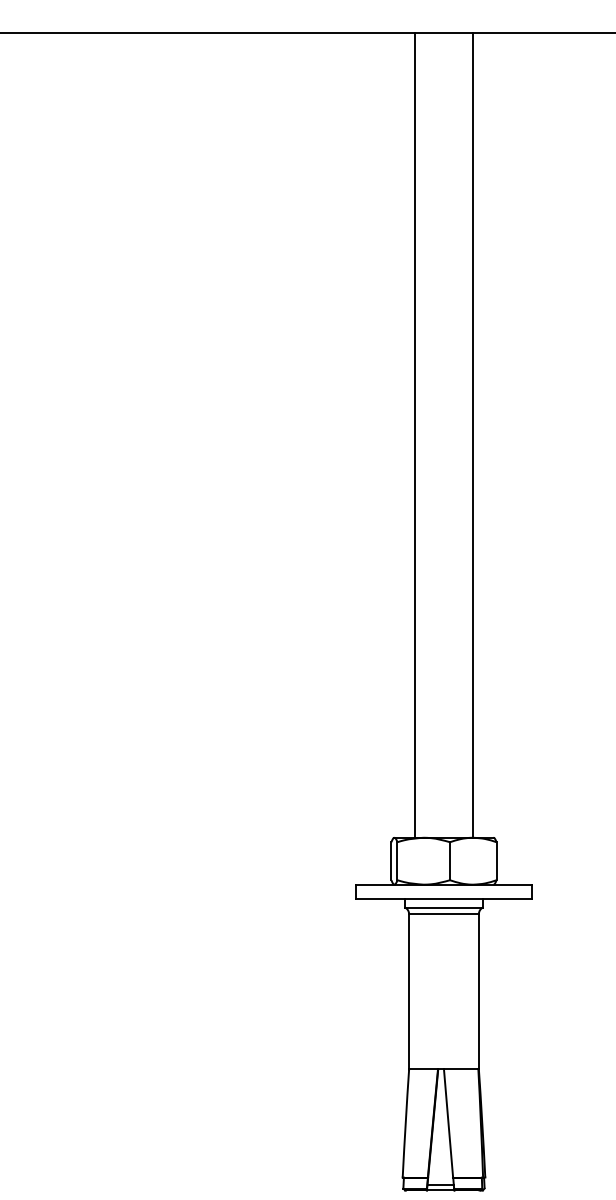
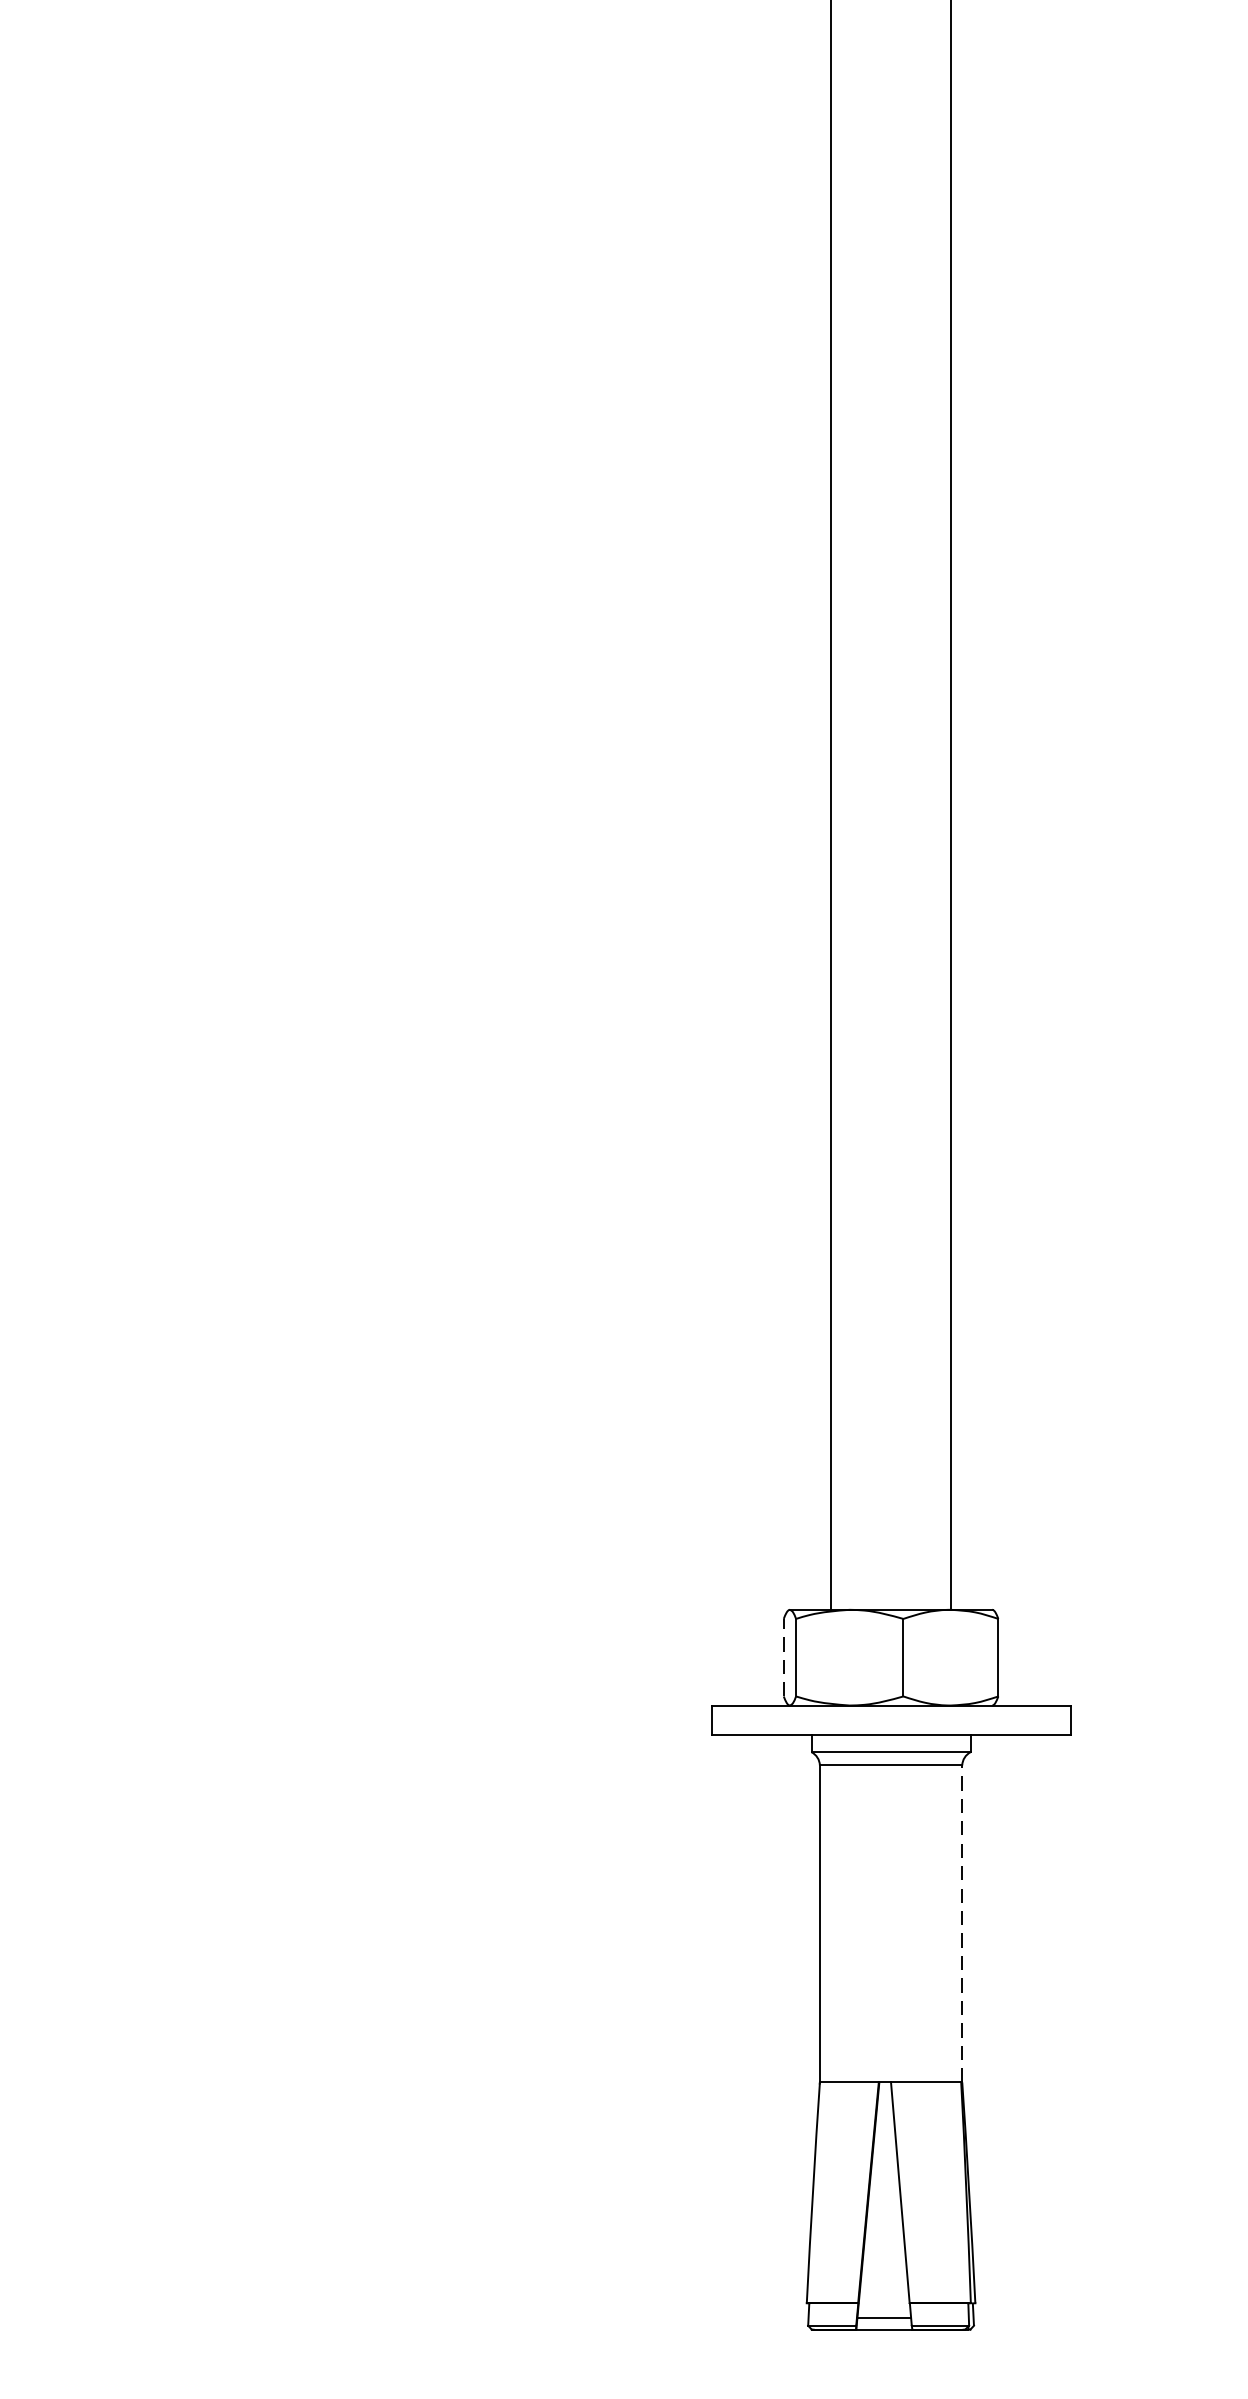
line: (391, 861) -> (783, 1658), solid -> dashed
line: (478, 991) -> (961, 1923), solid -> dashed

